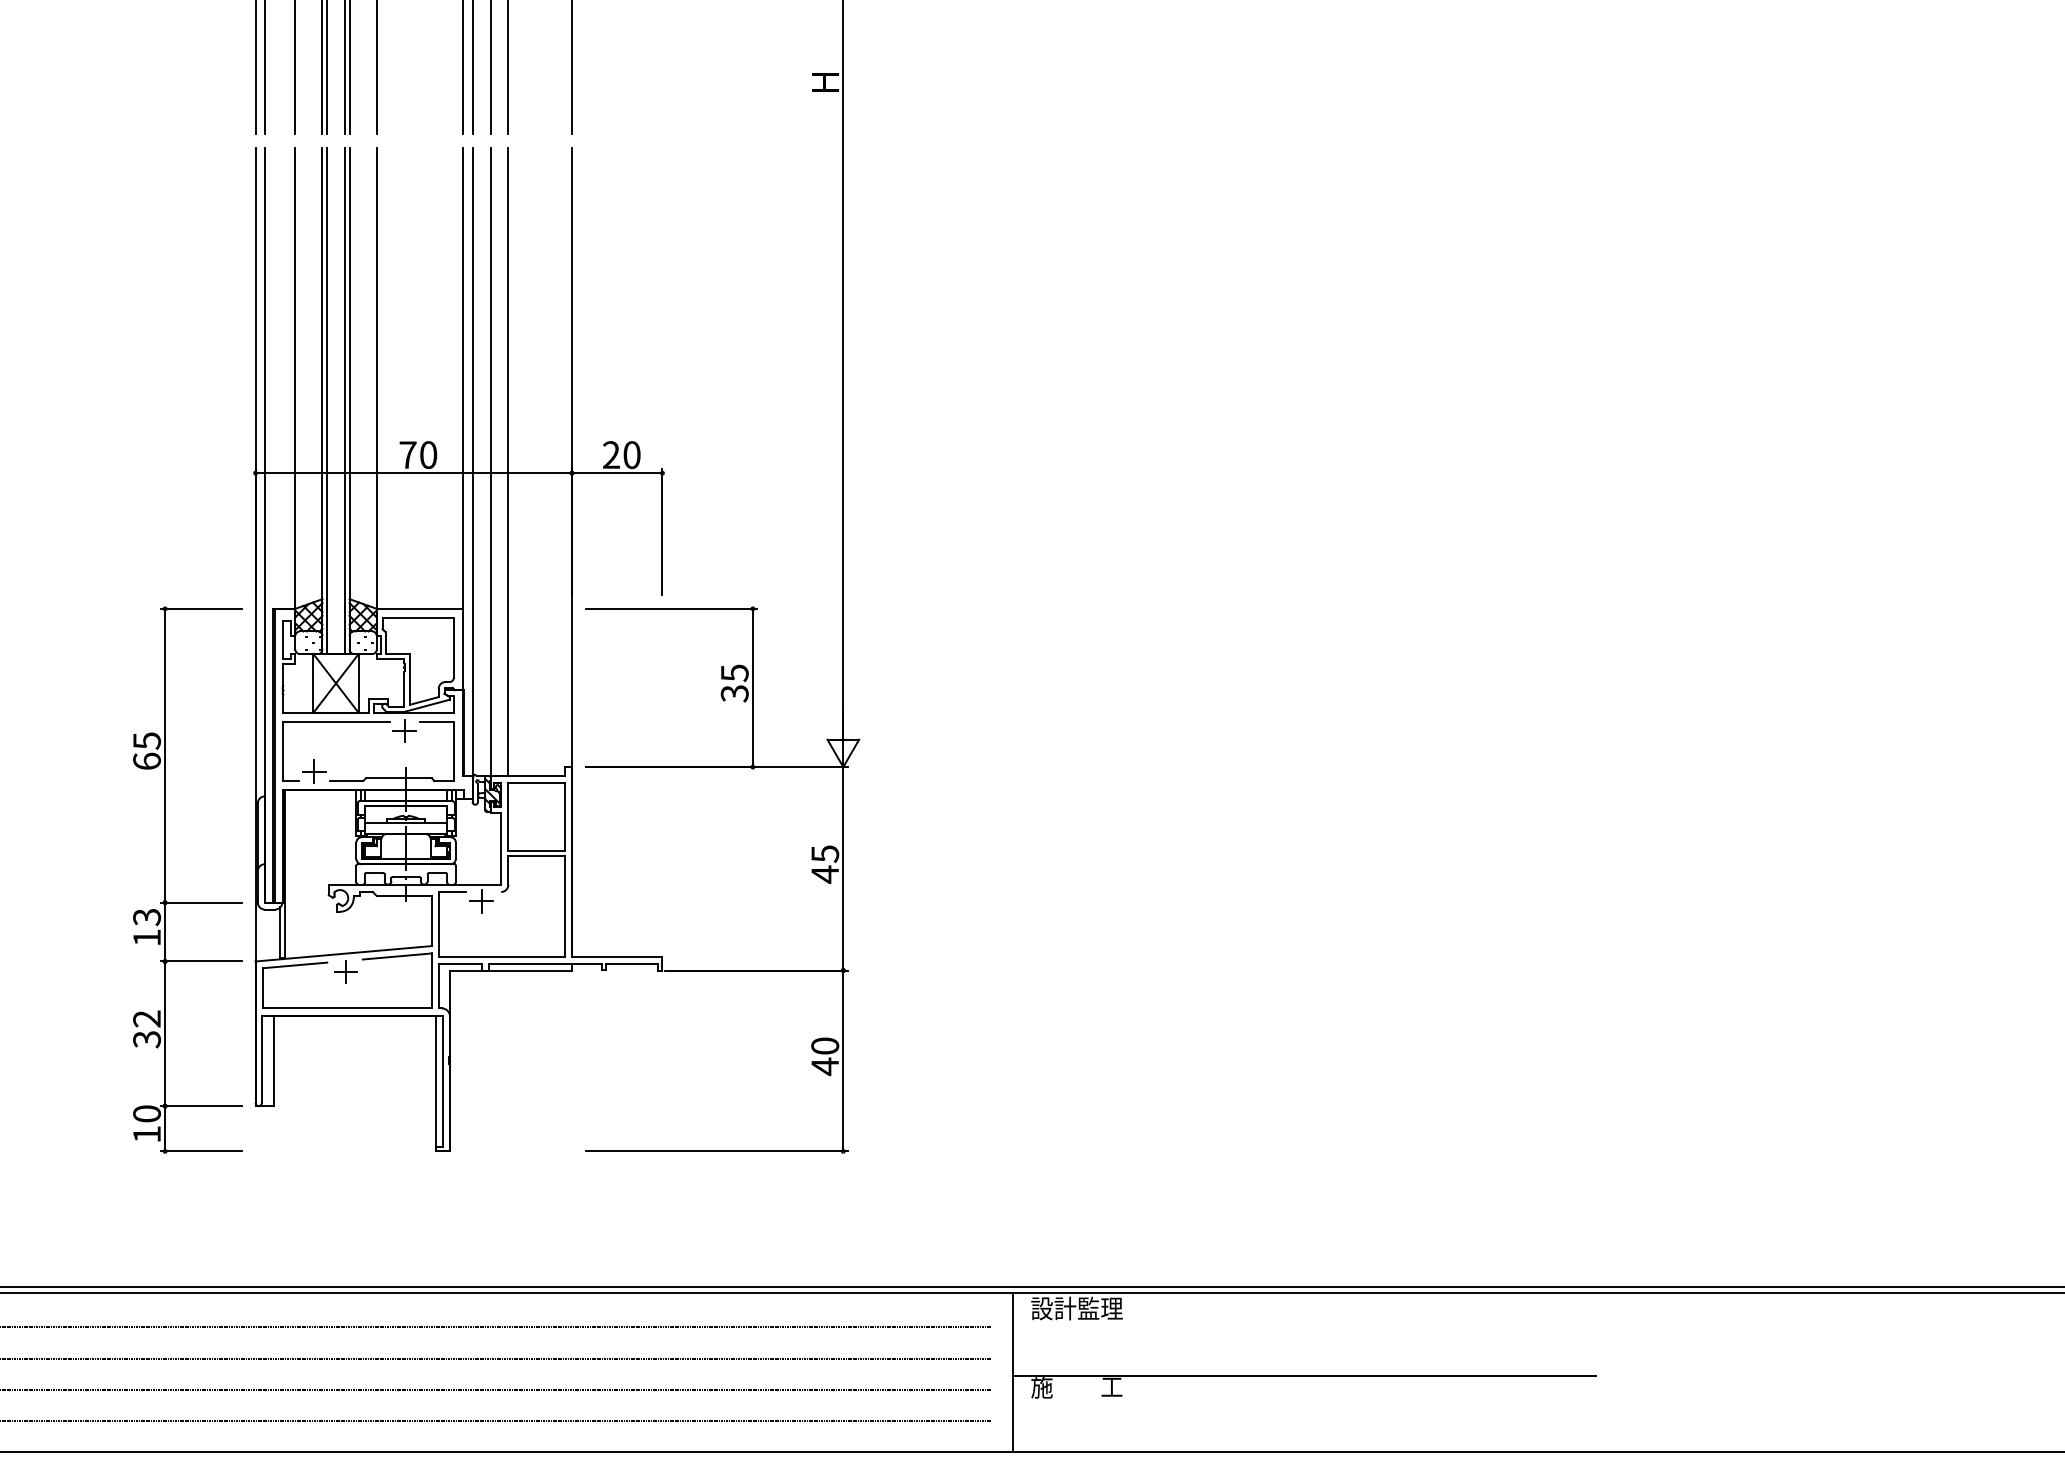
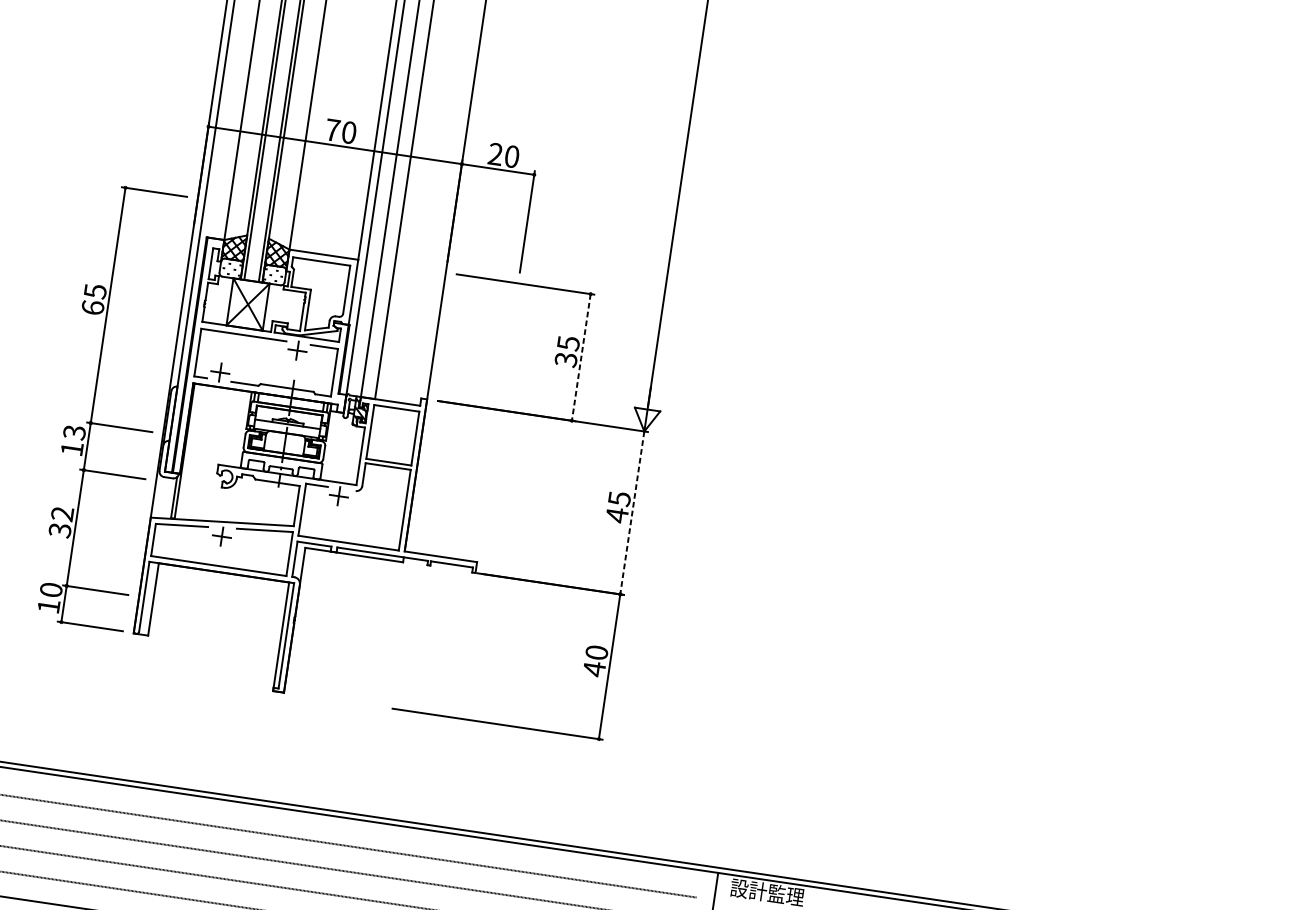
line: (752, 688) -> (580, 357), solid -> dashed
line: (843, 868) -> (632, 512), solid -> dashed
part: (165, 879) -> (93, 404), moved

